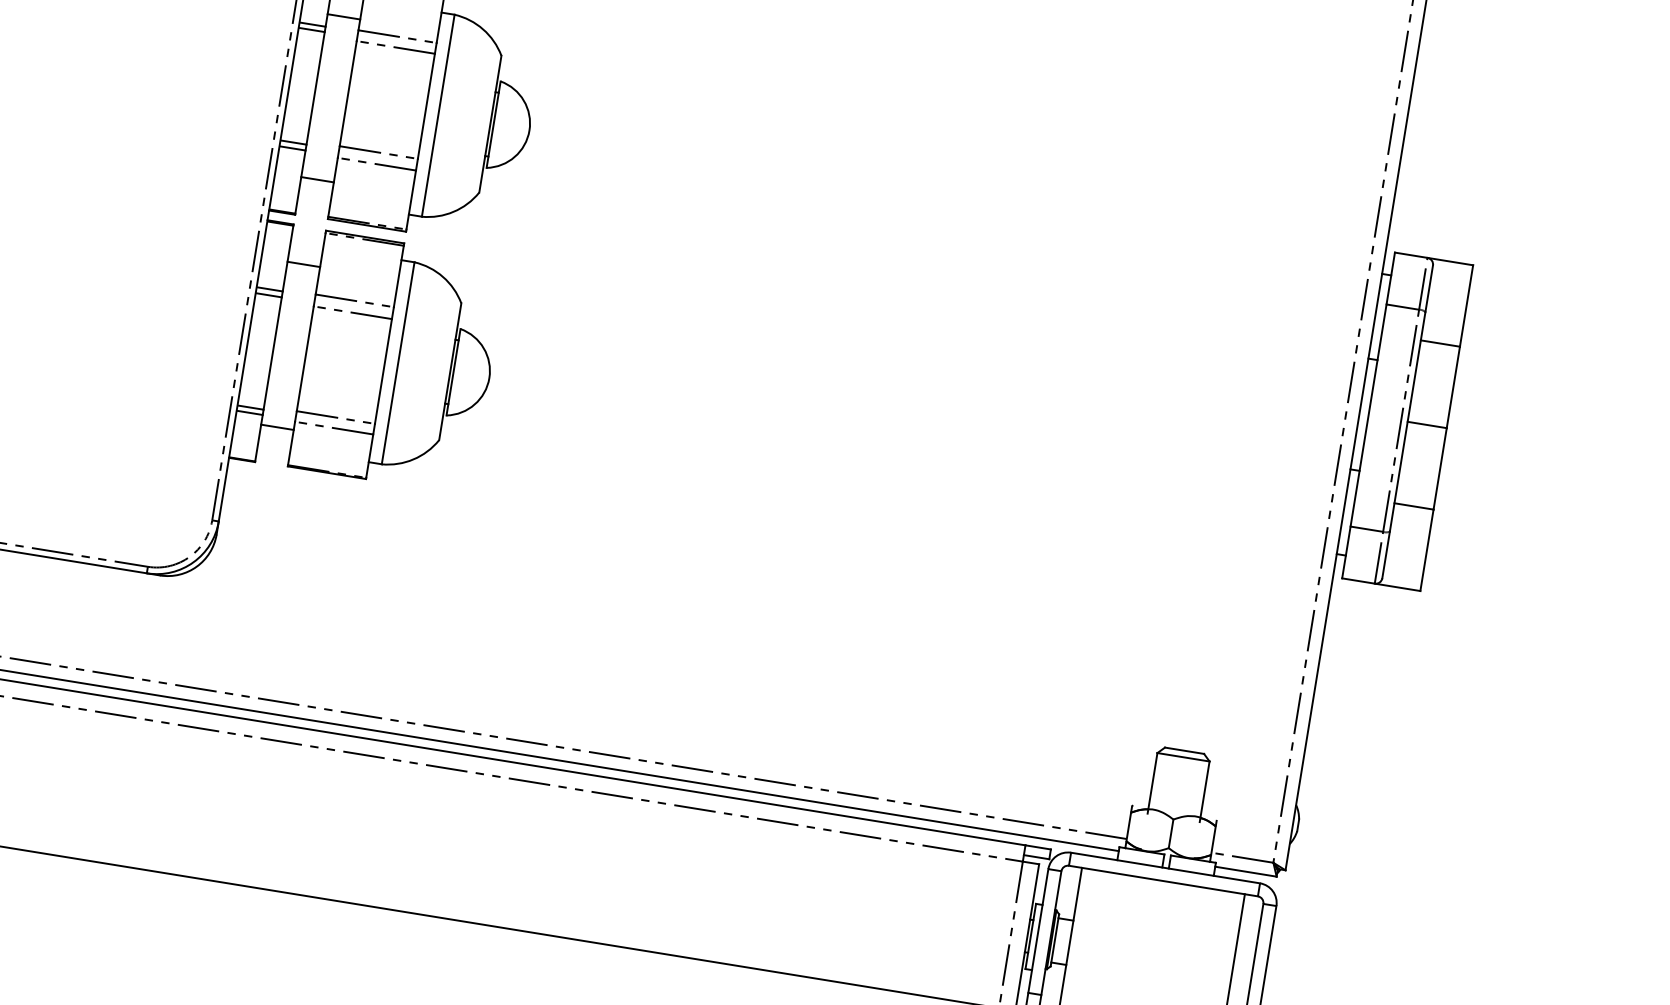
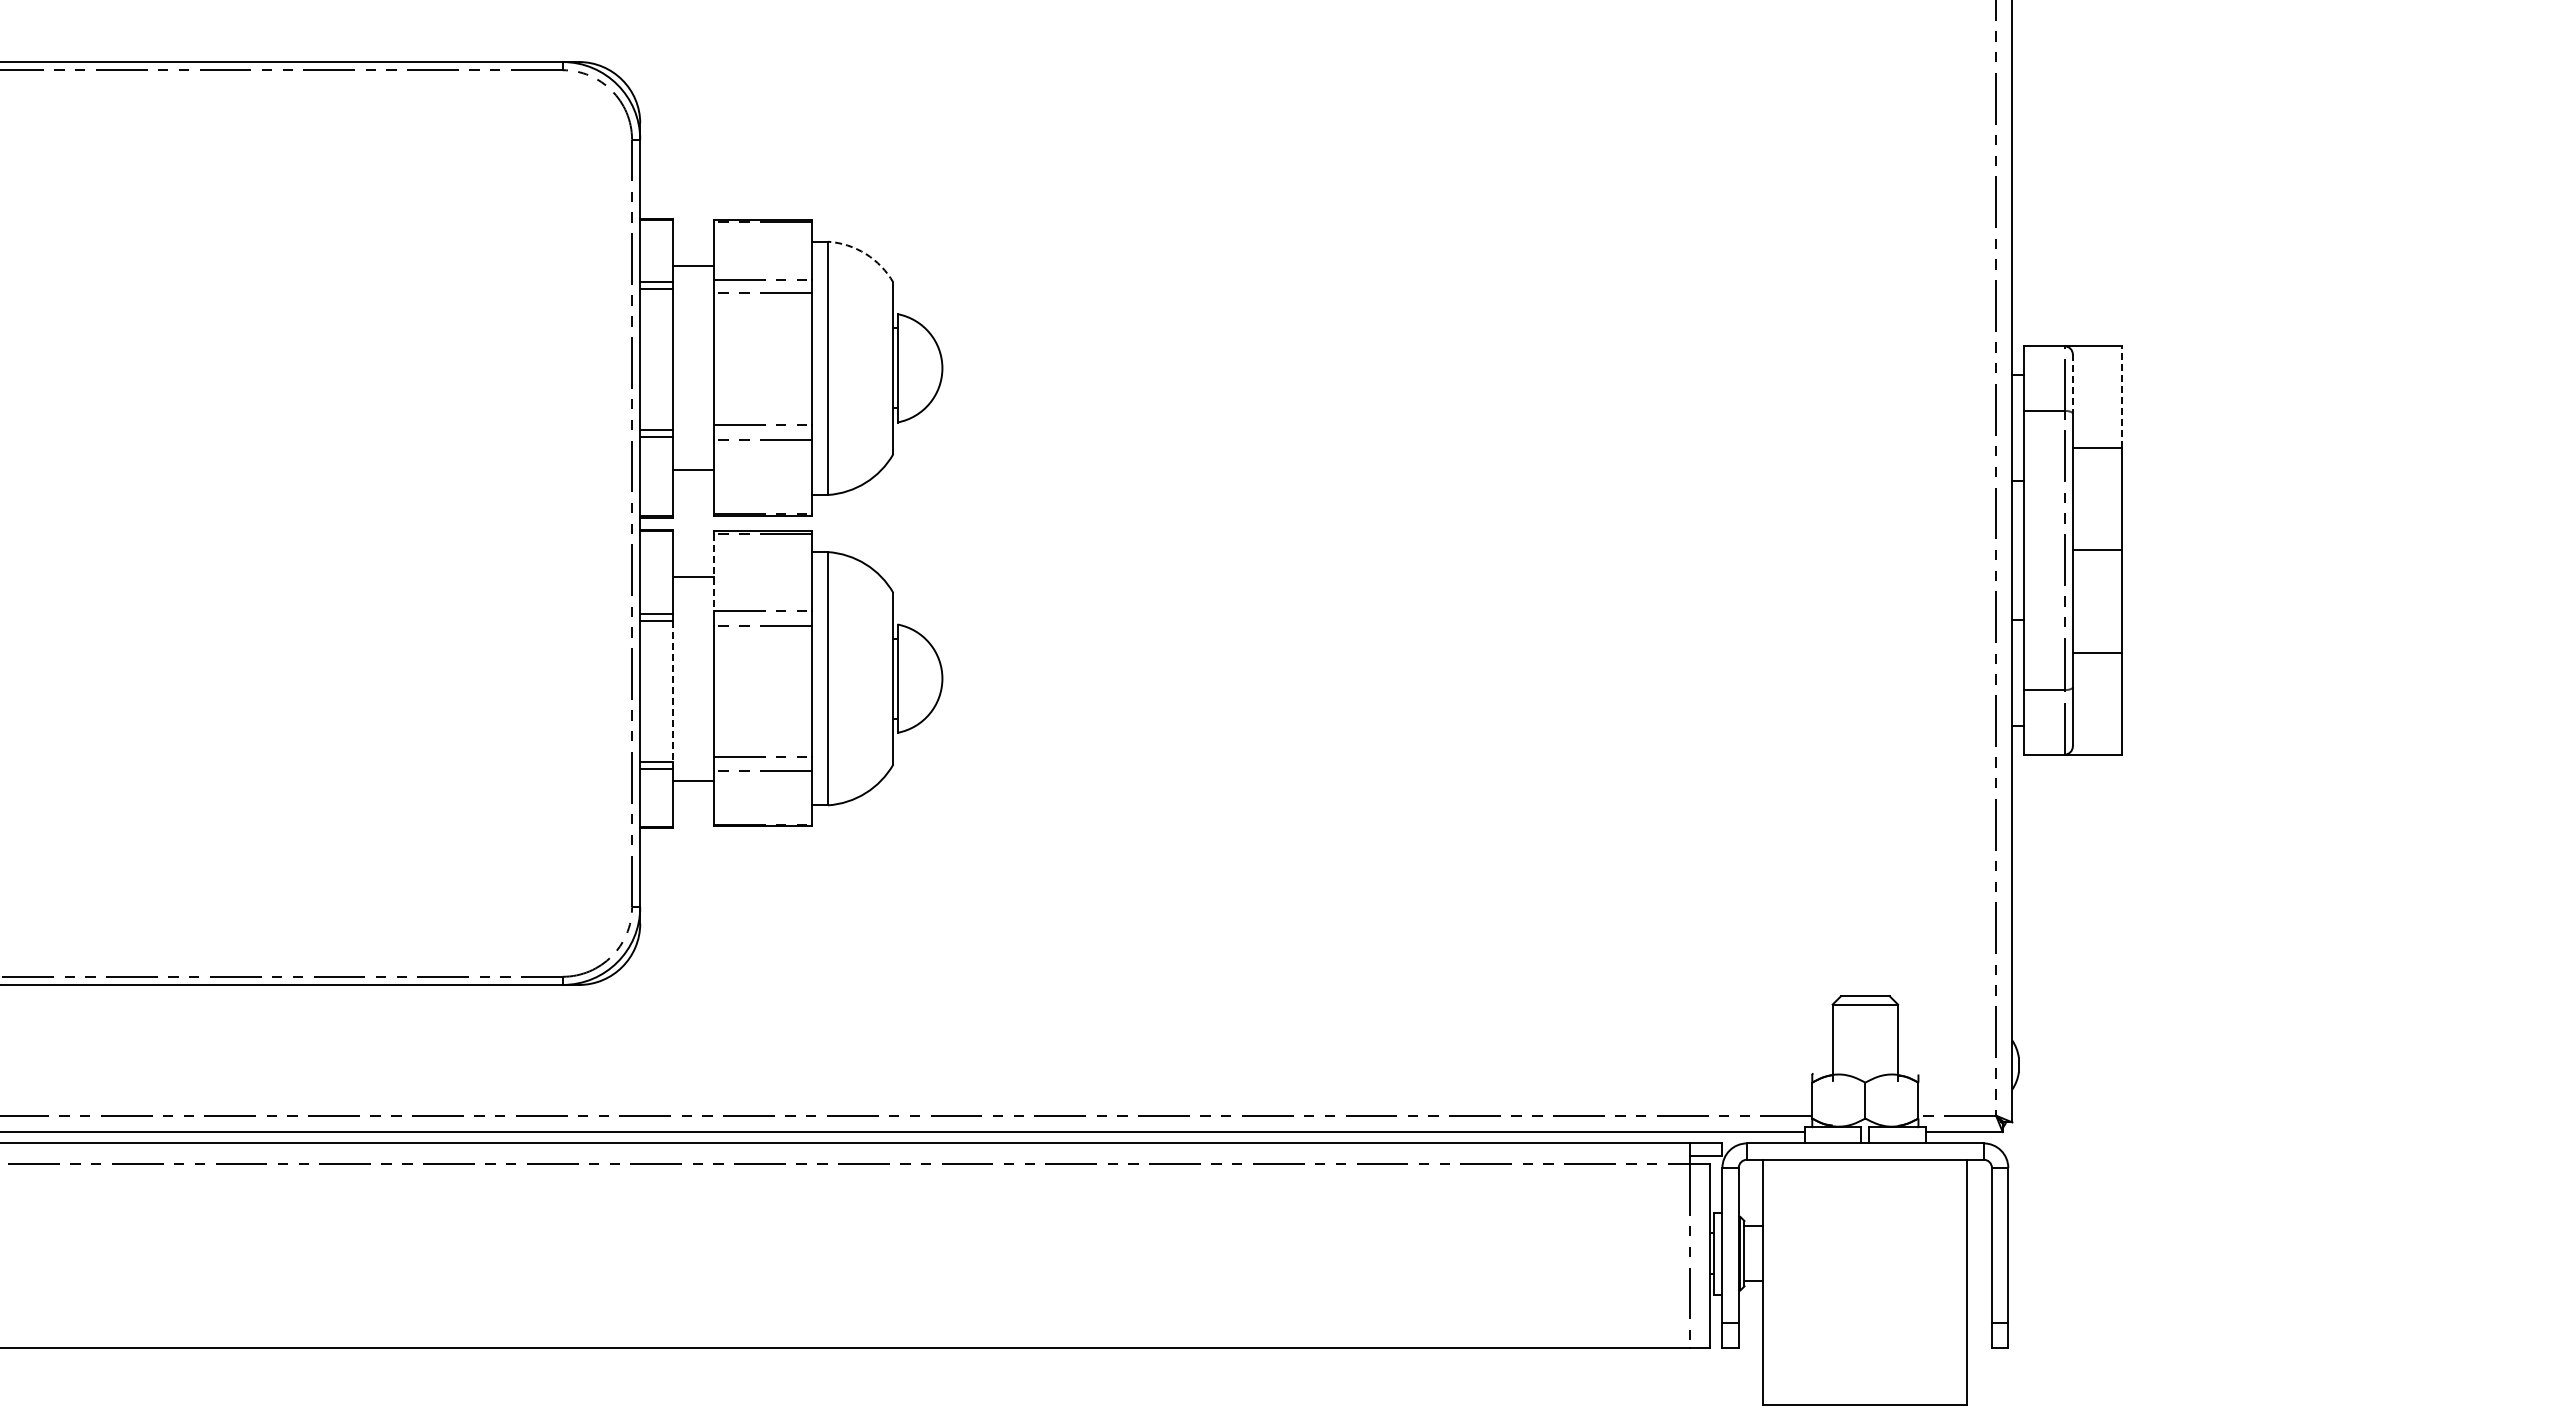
arc: (482, 28) -> (865, 253), solid -> dashed
line: (320, 264) -> (713, 573), solid -> dashed
line: (1428, 289) -> (2072, 384), solid -> dashed
line: (1466, 305) -> (2121, 396), solid -> dashed
line: (272, 354) -> (672, 692), solid -> dashed

